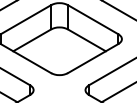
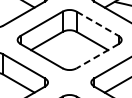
line: (94, 20) -> (98, 24), solid -> dashed
line: (92, 58) -> (97, 56), solid -> dashed

